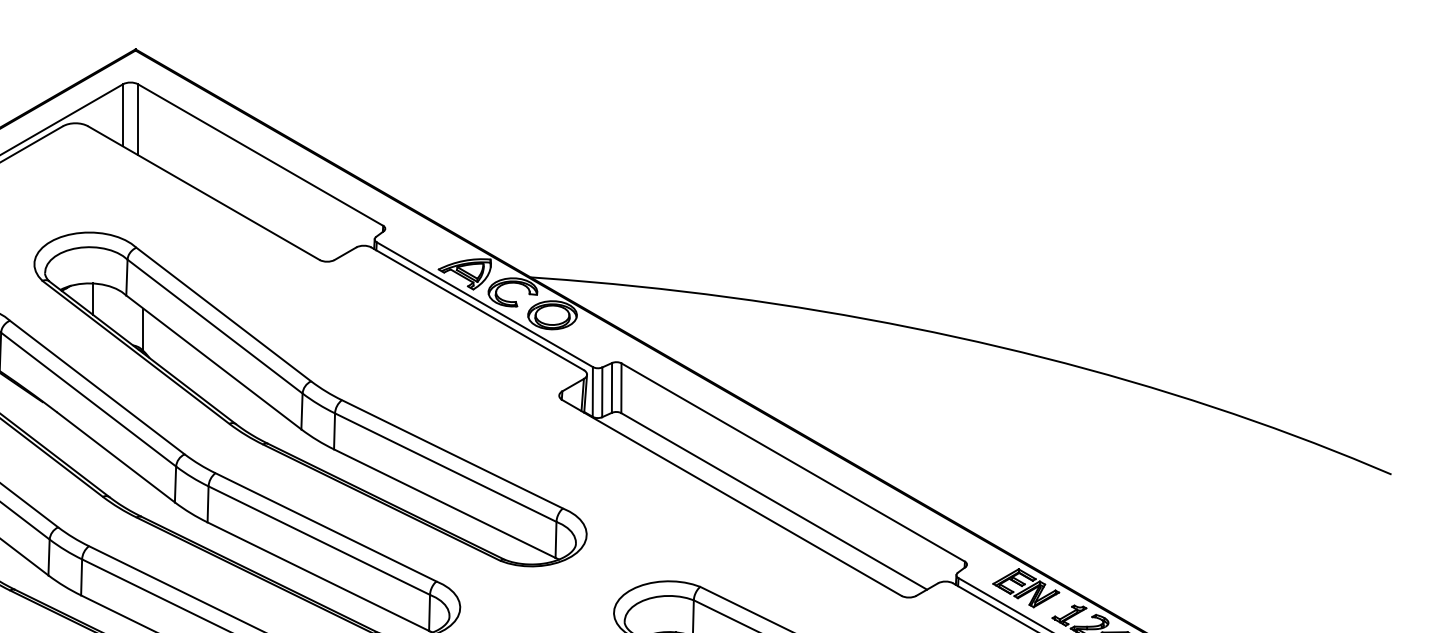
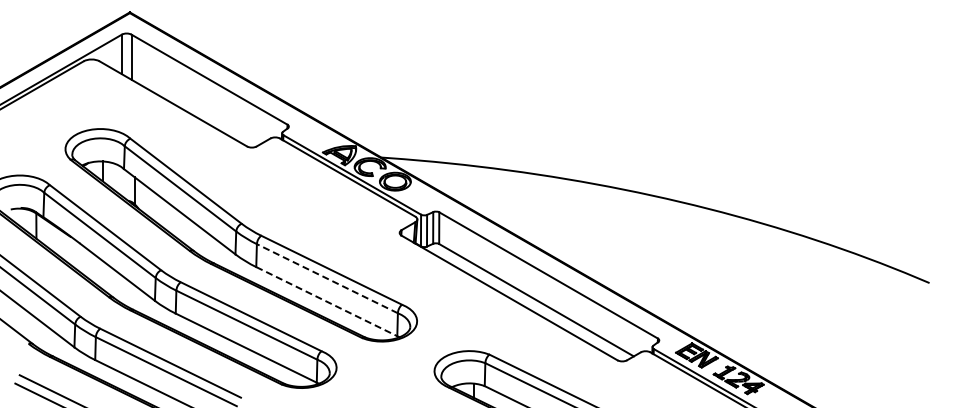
line: (445, 467) -> (327, 278), solid -> dashed
line: (444, 503) -> (326, 301), solid -> dashed

